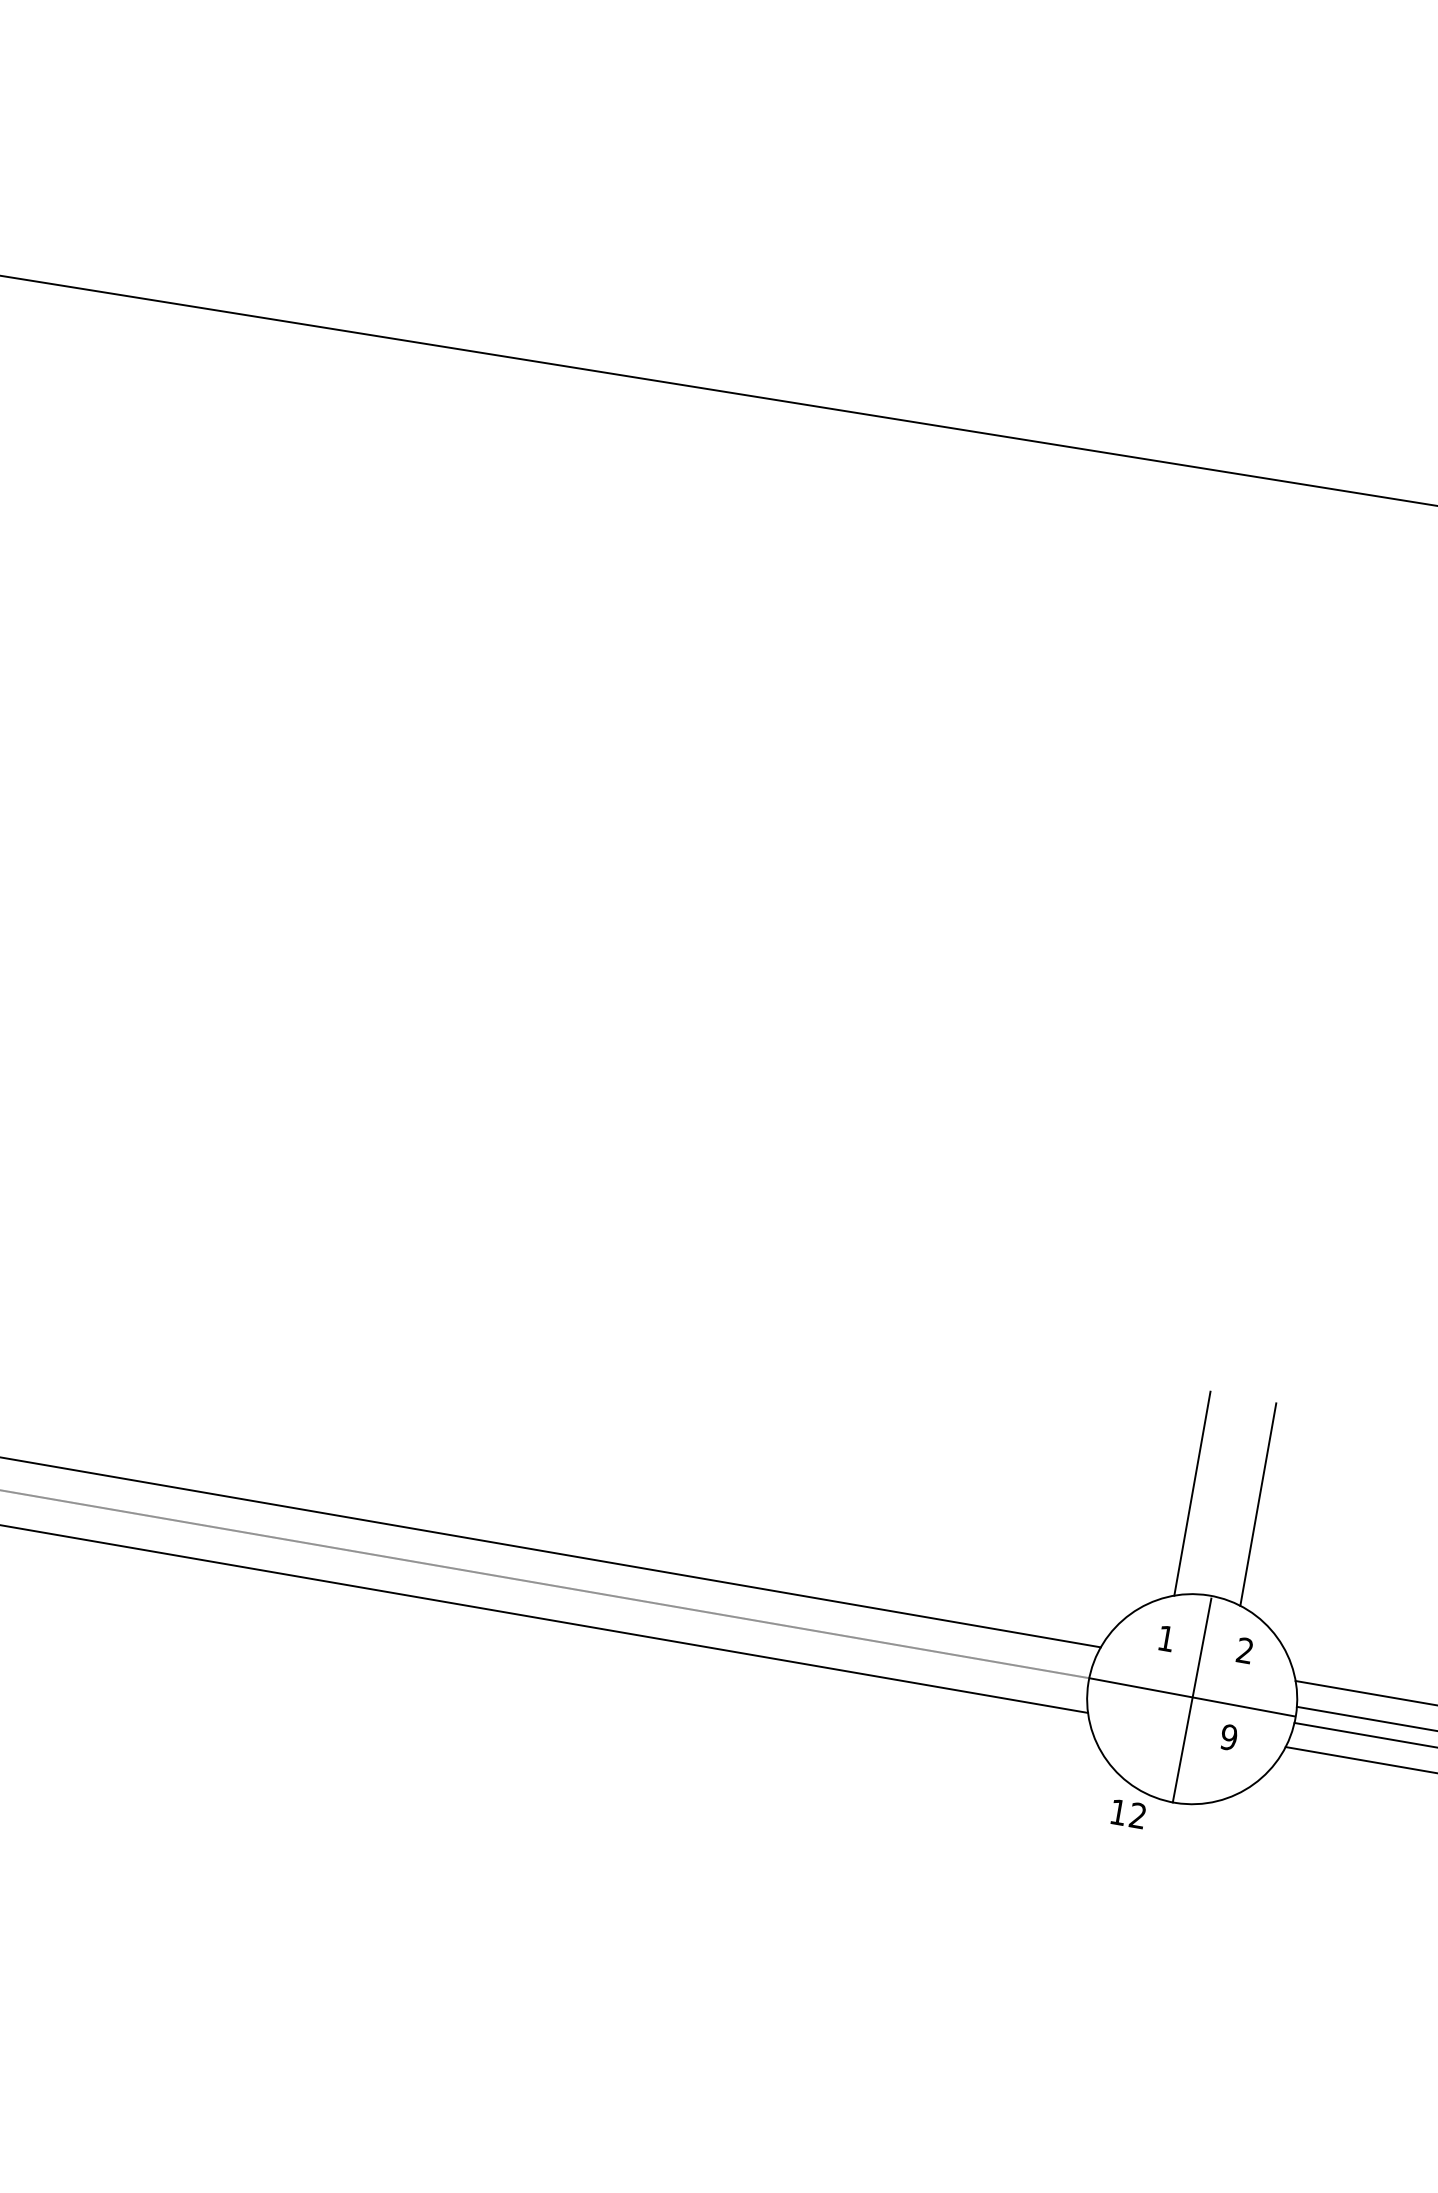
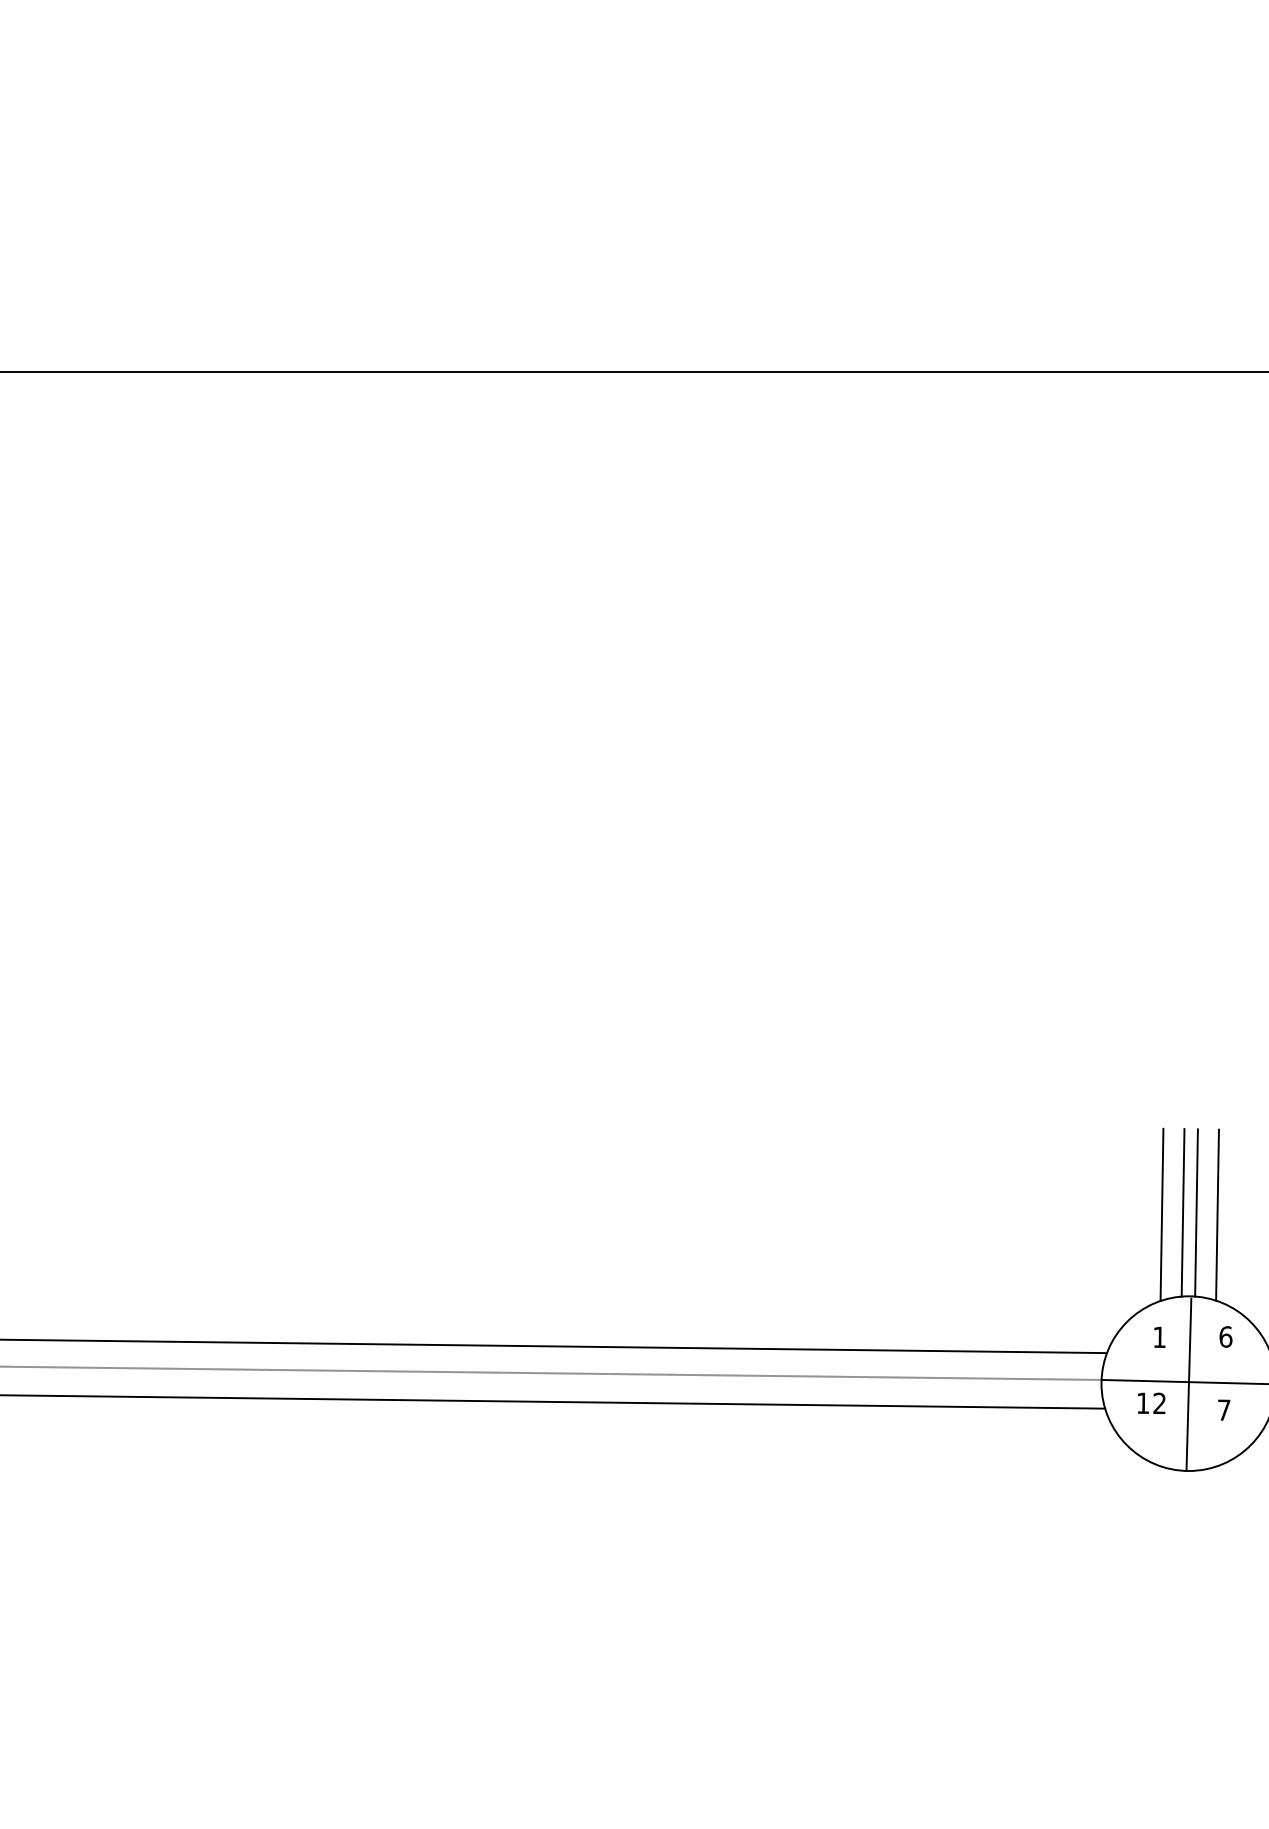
line: (1217, 1494) -> (1182, 1212), added
line: (1233, 1497) -> (1196, 1212), added
text: (1244, 1650) -> (1225, 1336), 2 -> 6
text: (1228, 1737) -> (1223, 1410), 9 -> 7
text: (1128, 1813) -> (1151, 1402), moved

